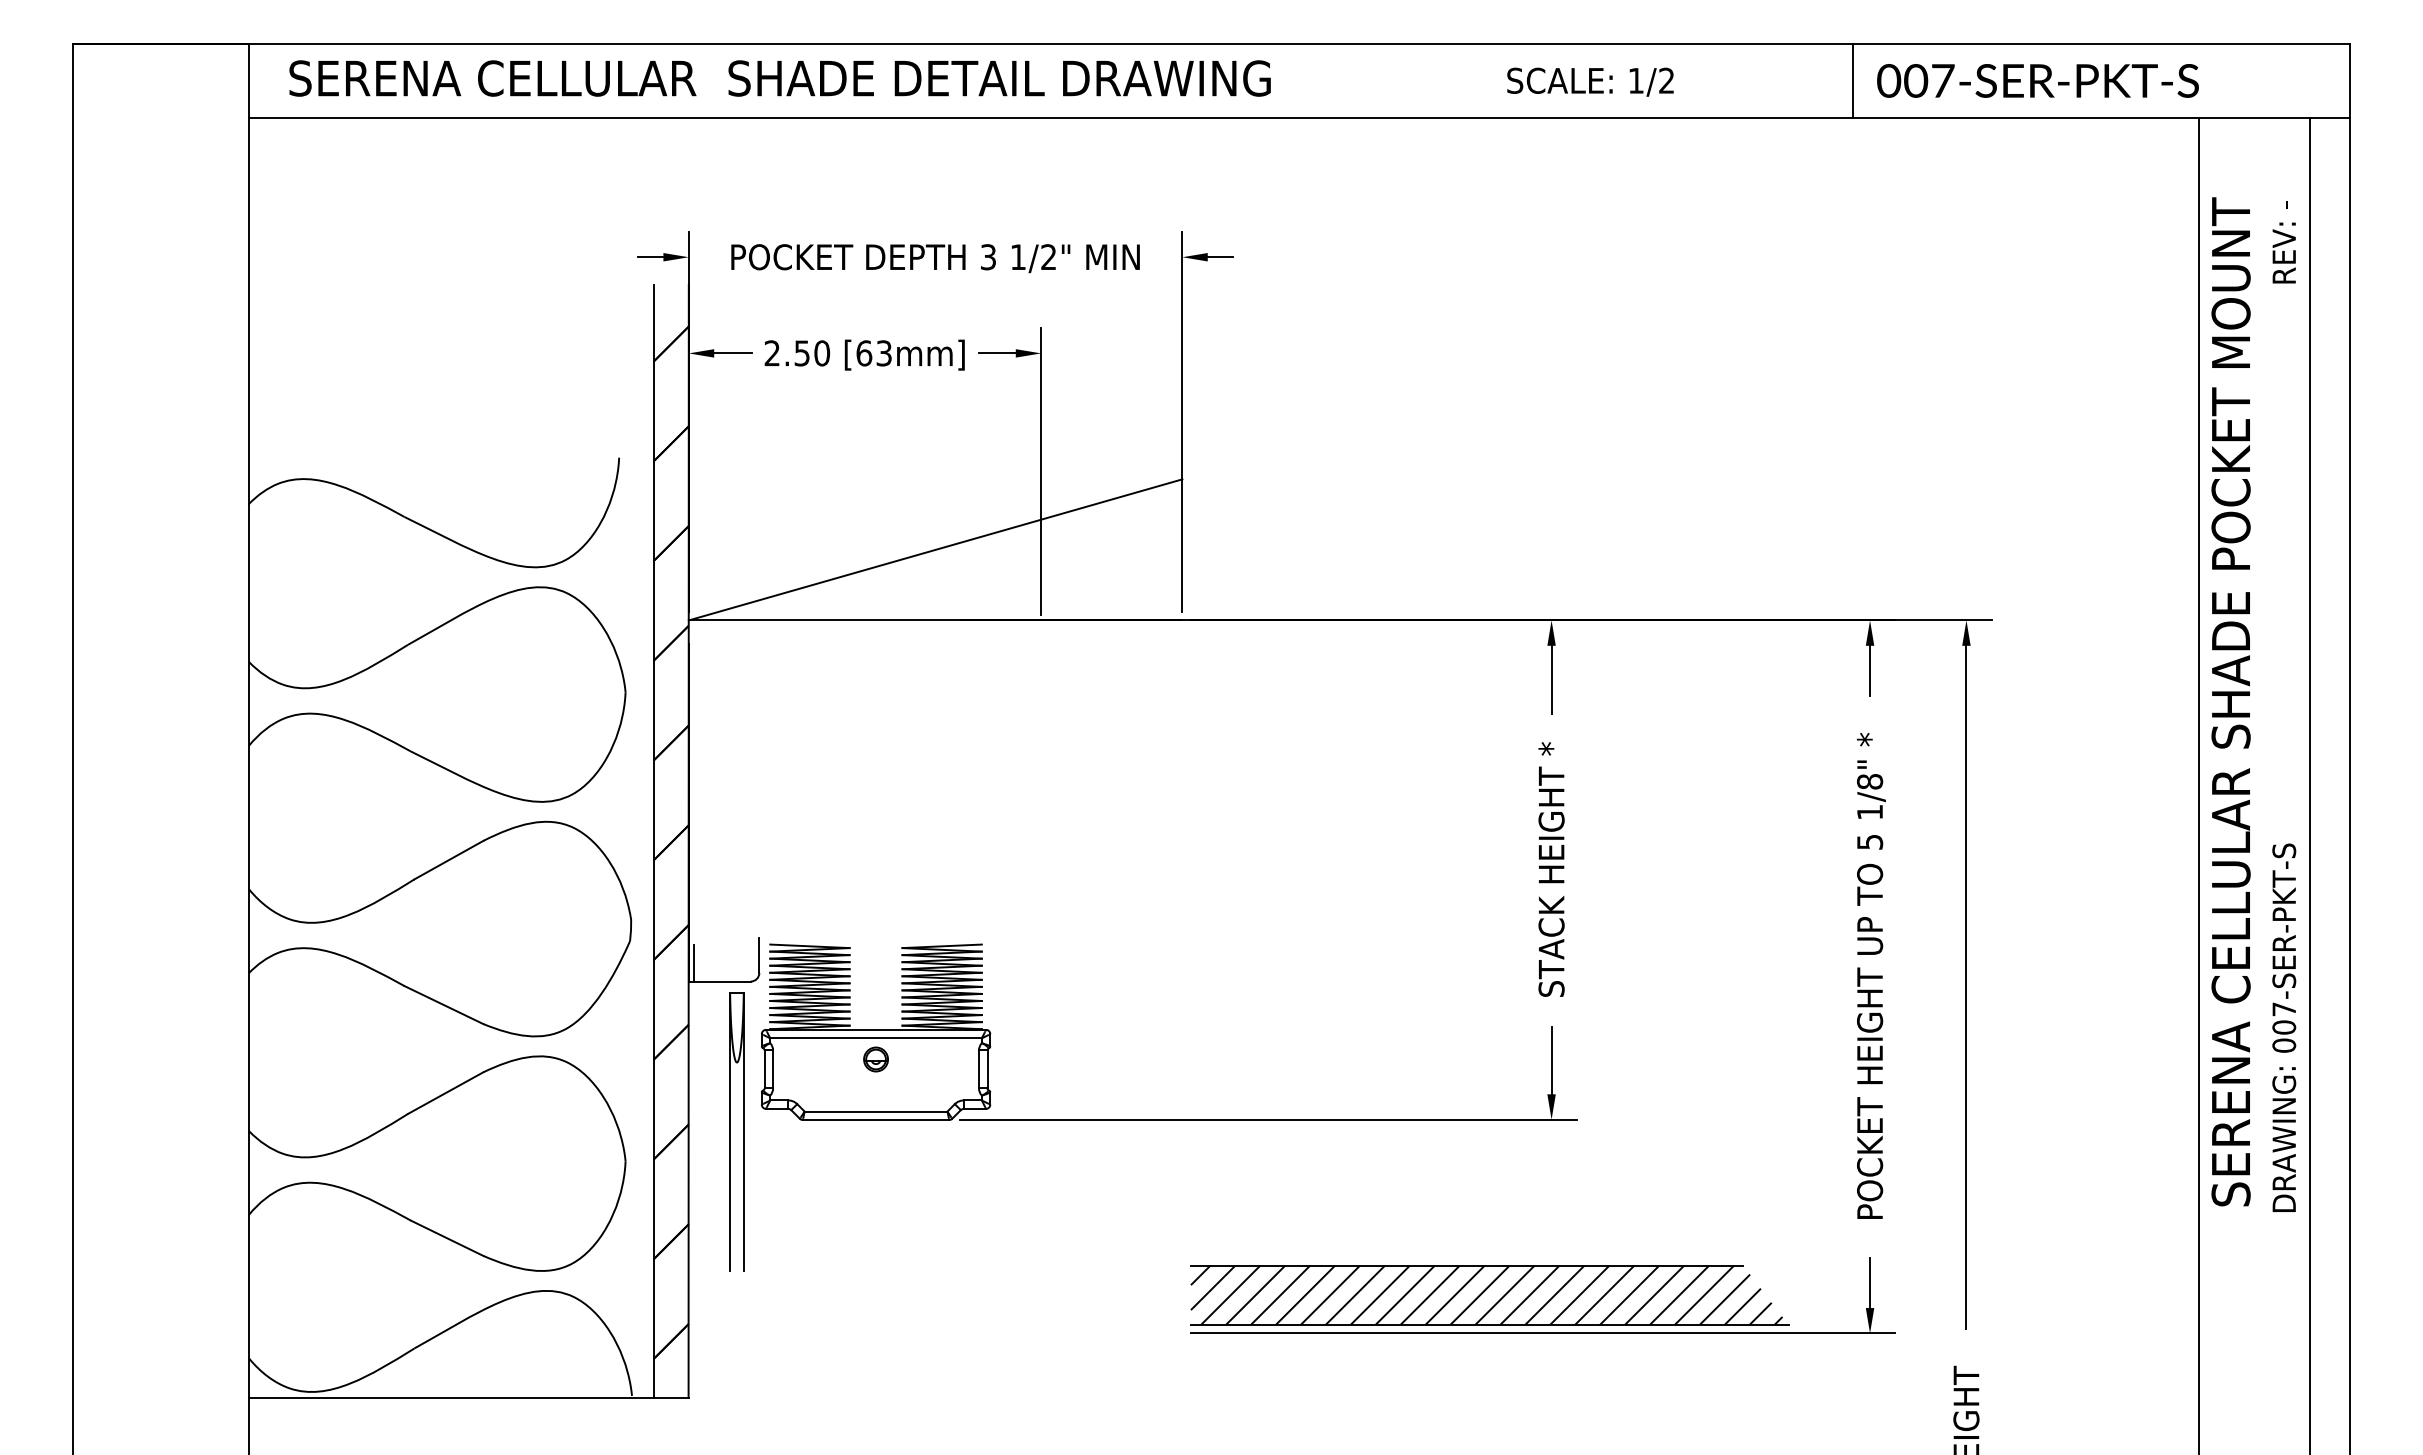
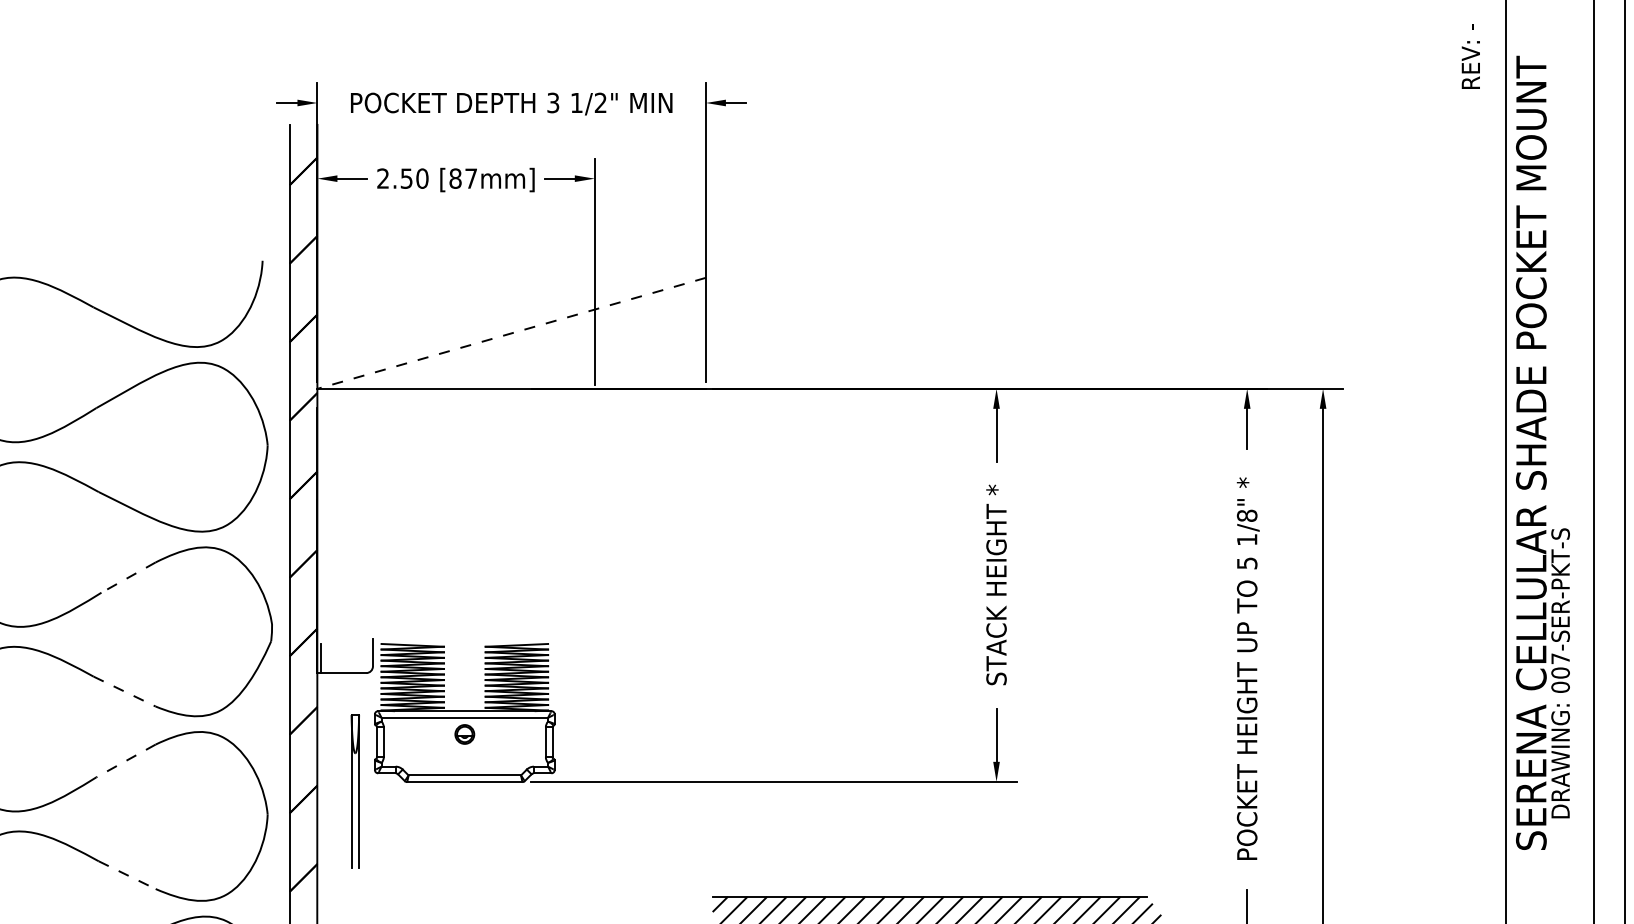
text: (2283, 242) -> (1470, 56), moved
text: (873, 353) -> (462, 178), [63mm] -> [87mm]
line: (935, 549) -> (511, 333), solid -> dashed
line: (448, 860) -> (128, 577), solid -> dashed
line: (443, 1005) -> (124, 691), solid -> dashed
text: (2284, 1027) -> (1560, 673), moved
line: (445, 1093) -> (125, 761), solid -> dashed
part: (736, 1131) -> (354, 791), size x0.7
line: (447, 1238) -> (127, 875), solid -> dashed

